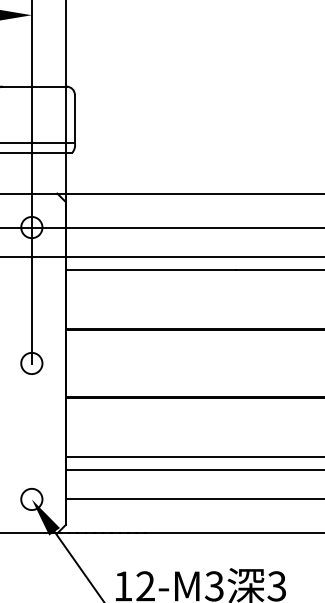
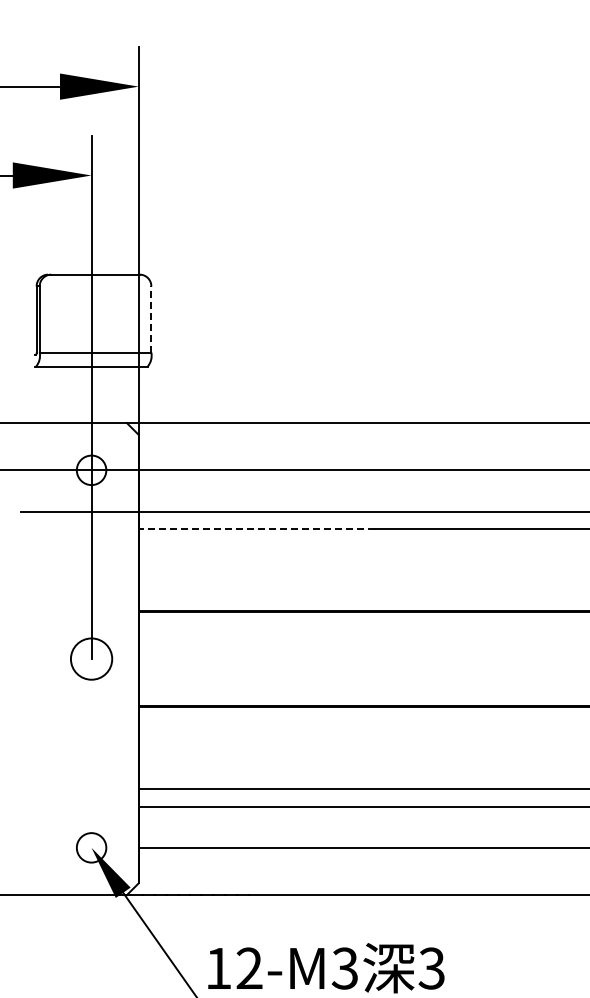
line: (75, 118) -> (151, 318), solid -> dashed
line: (150, 270) -> (256, 529), solid -> dashed
circle: (31, 363) -> (91, 658), size x1.4

